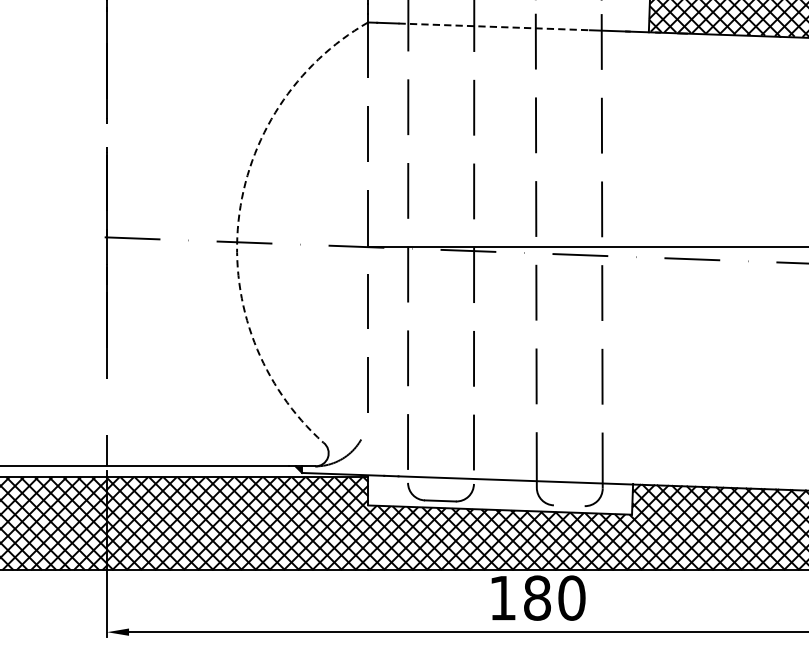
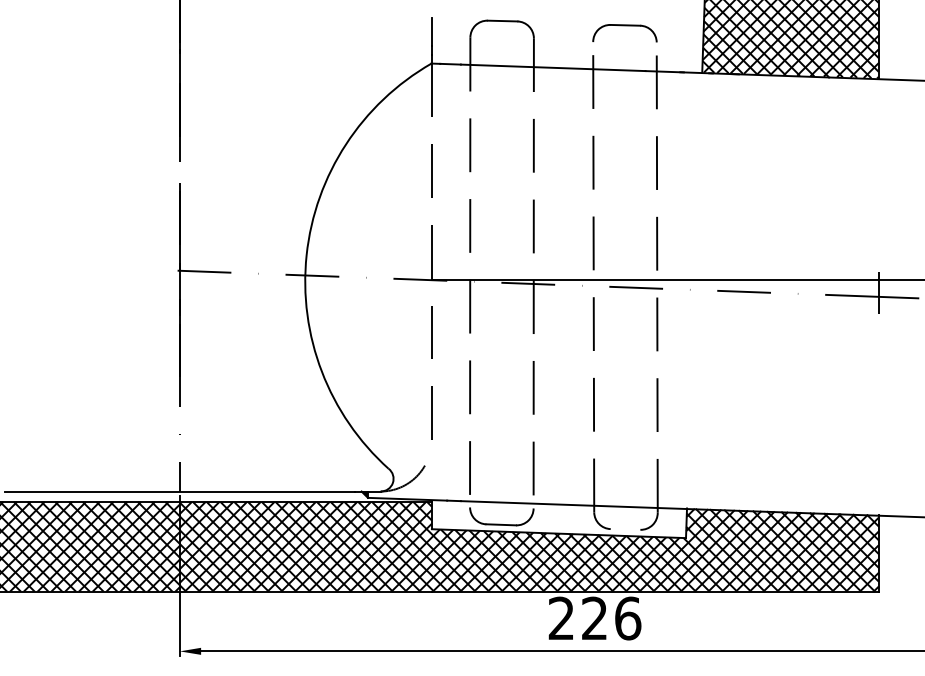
line: (494, 26) -> (553, 67), dashed -> solid
arc: (238, 221) -> (306, 255), dashed -> solid
text: (537, 598) -> (594, 618), 180 -> 226

